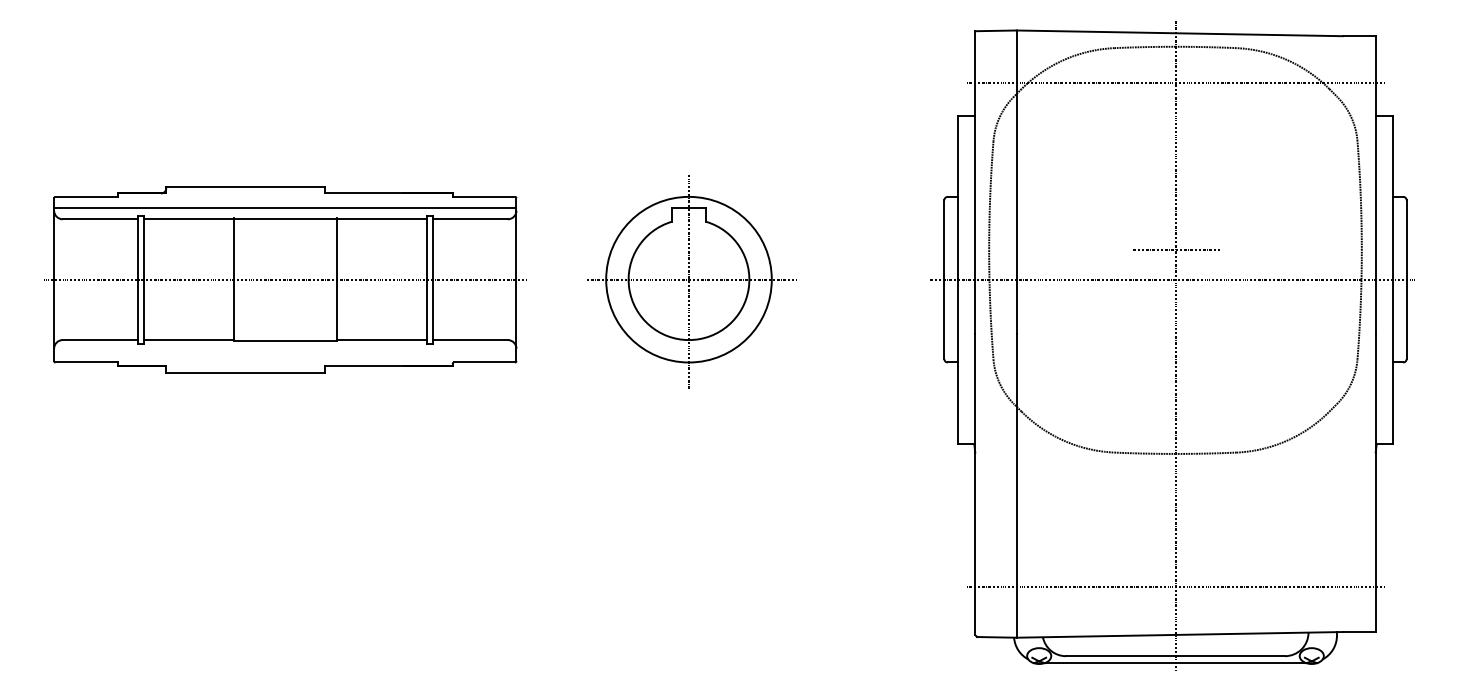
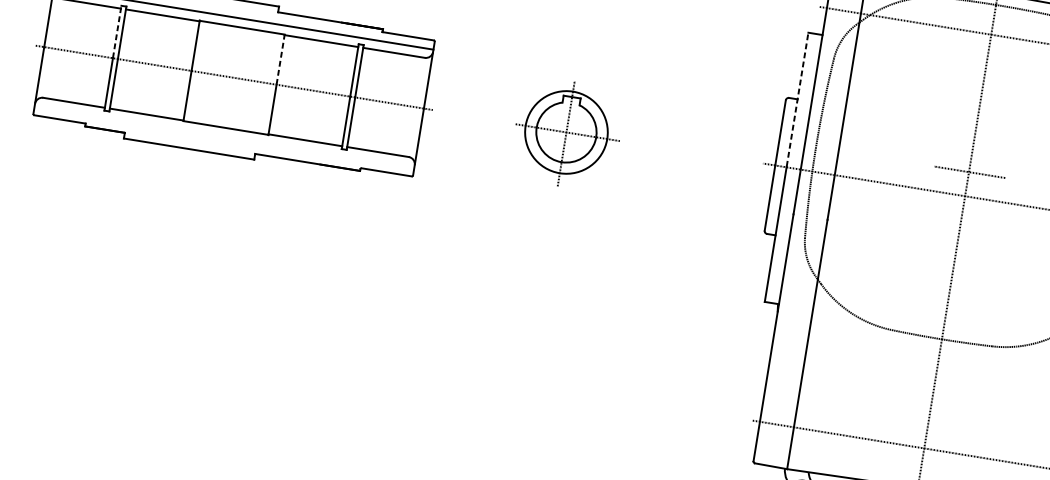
line: (958, 197) -> (797, 99), solid -> dashed
line: (137, 247) -> (116, 31), solid -> dashed
line: (337, 248) -> (281, 59), solid -> dashed
part: (691, 281) -> (567, 133), size x0.6

